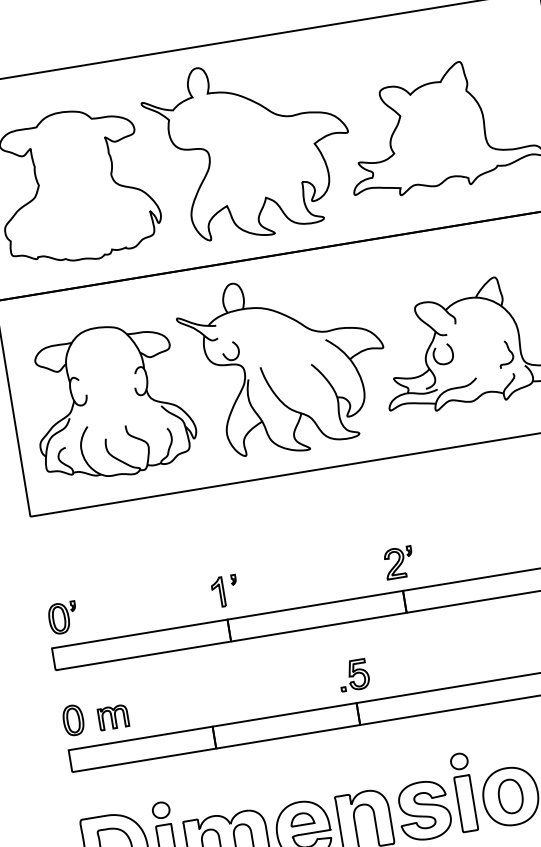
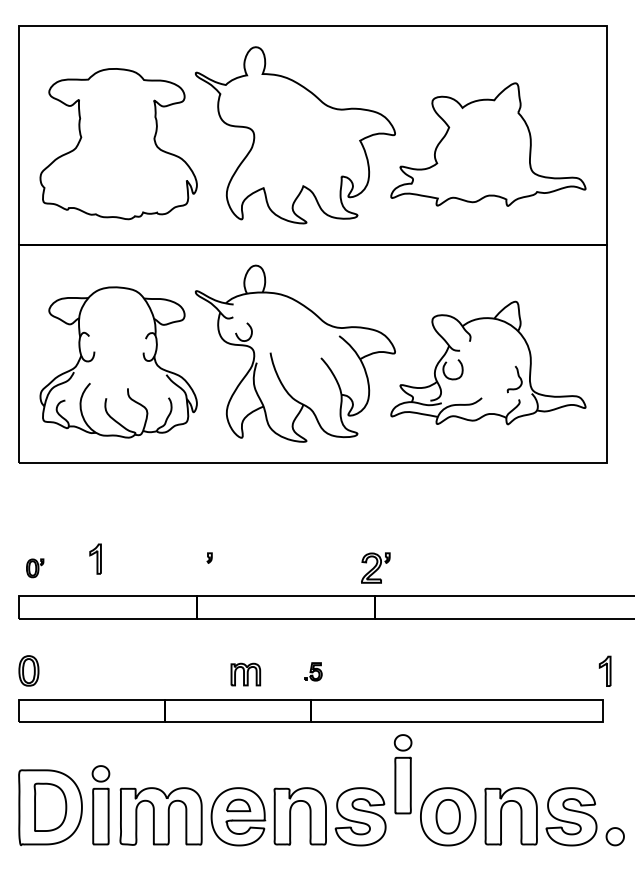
part: (218, 591) -> (95, 558), moved
part: (62, 618) -> (34, 568), size x0.6
part: (354, 674) -> (313, 671), size x0.6
part: (113, 717) -> (245, 674), moved
part: (463, 792) -> (402, 774), moved

